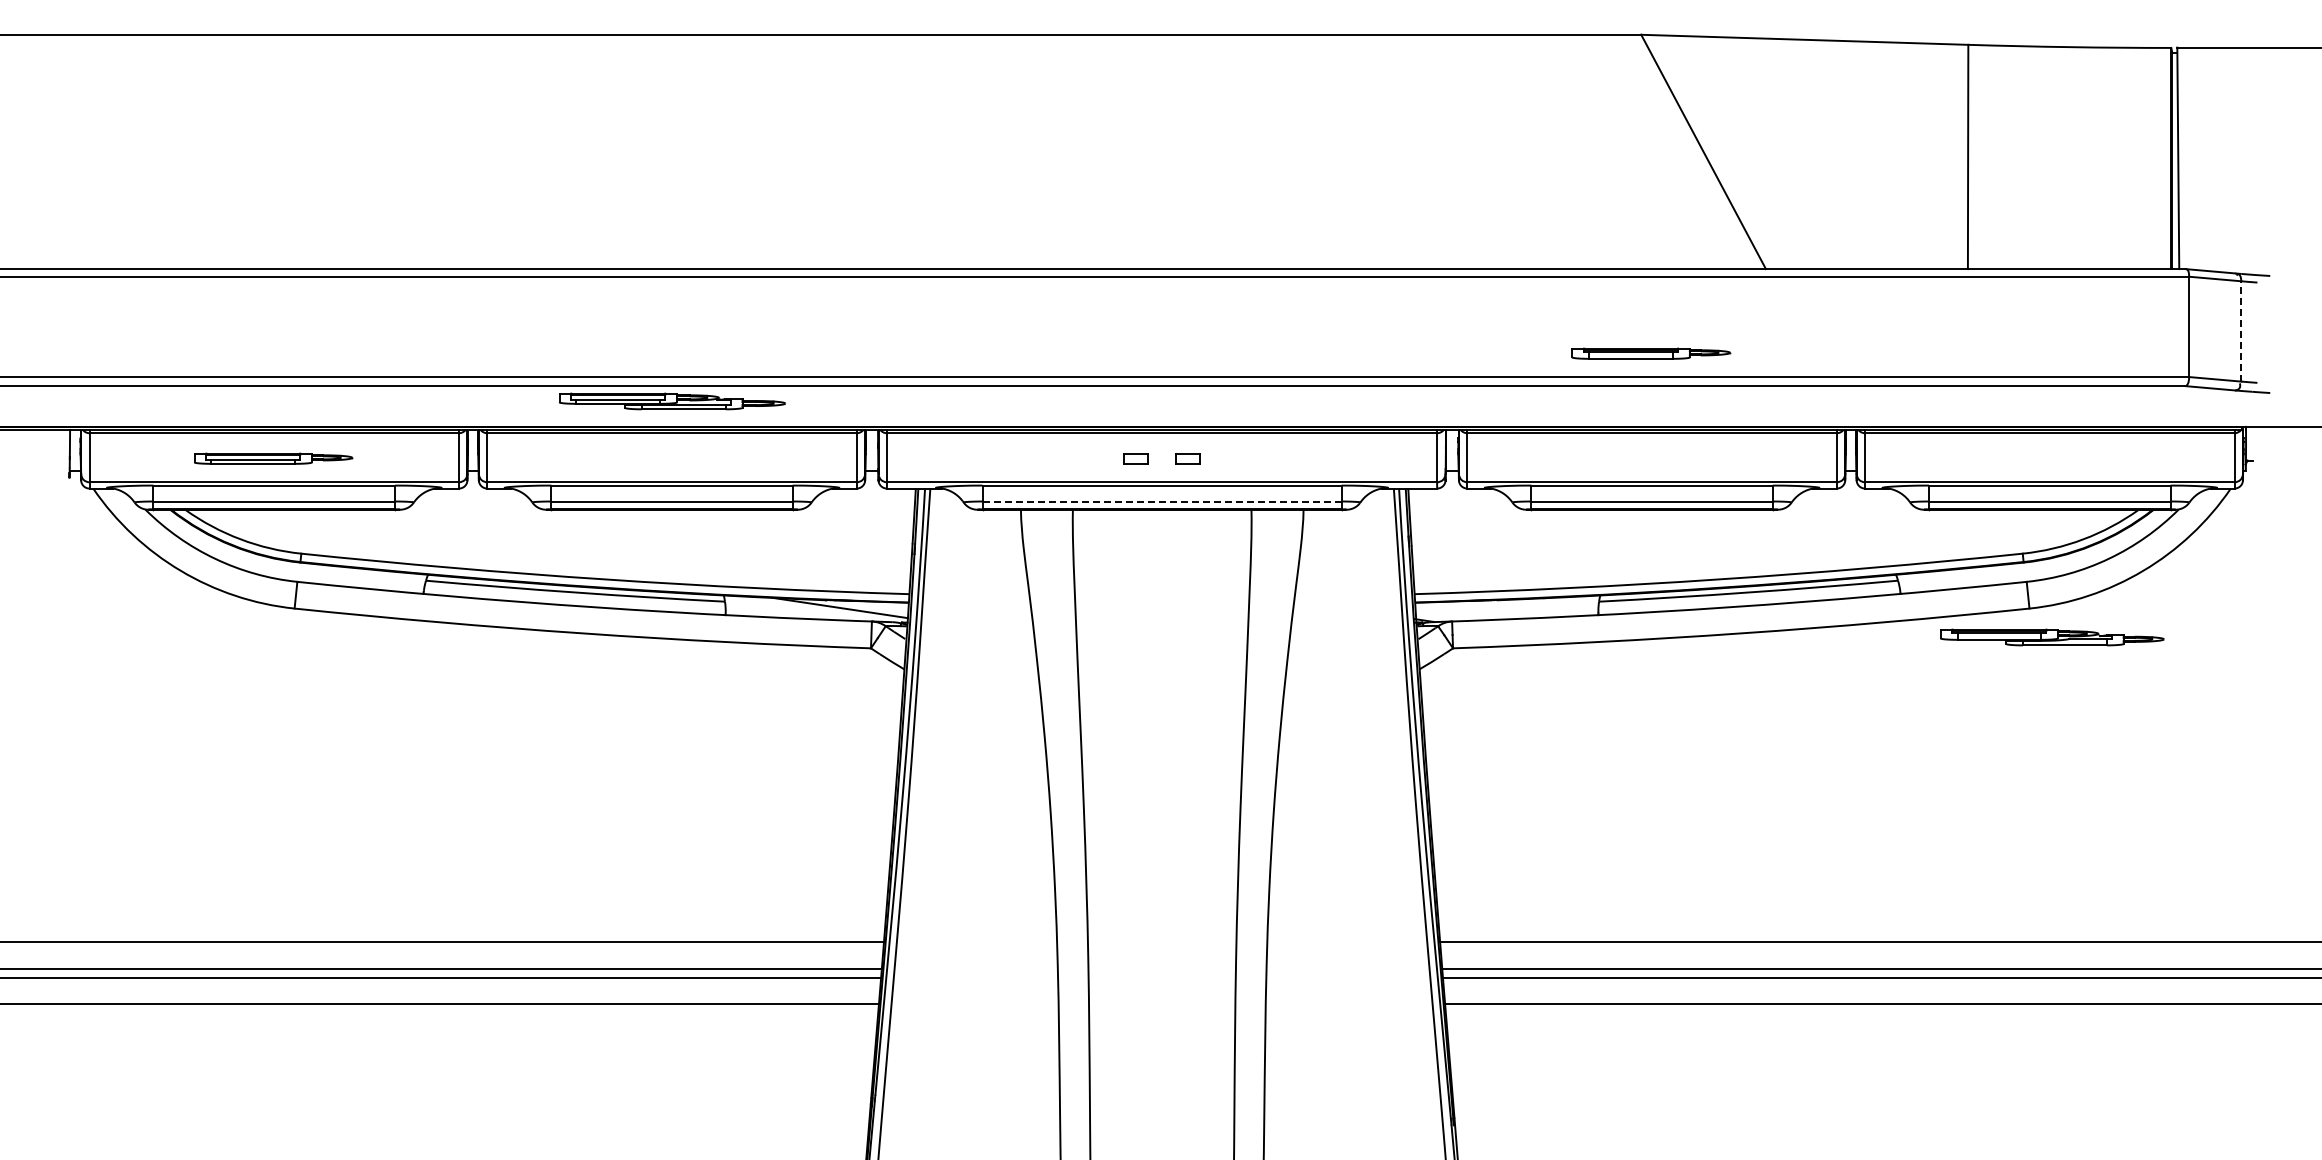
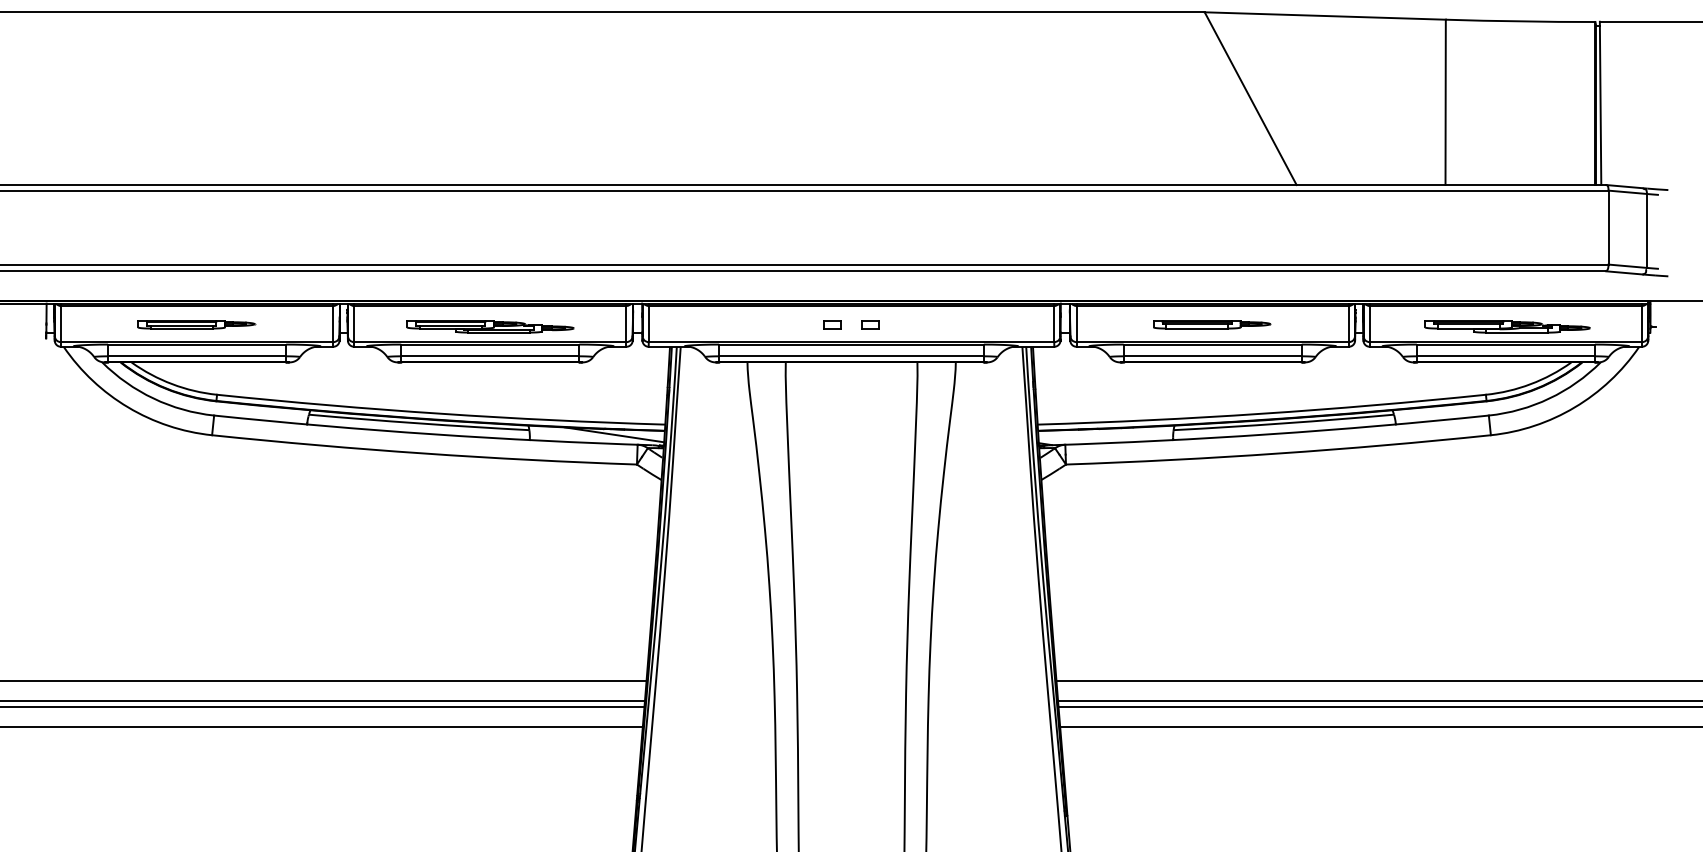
line: (2241, 330) -> (1647, 230), dashed -> solid
part: (1651, 353) -> (1212, 324), moved
part: (672, 401) -> (490, 326), moved
line: (1162, 501) -> (851, 356), dashed -> solid
part: (2052, 637) -> (1507, 326), moved

